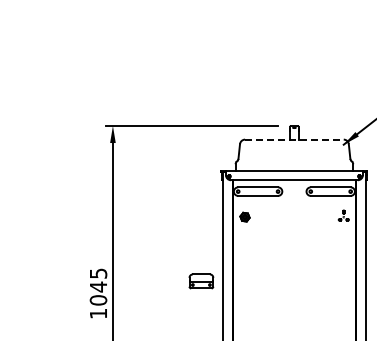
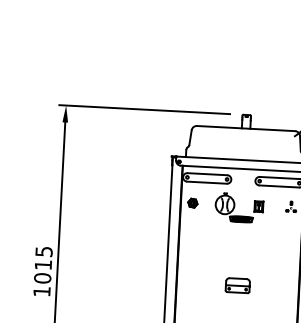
line: (294, 139) -> (246, 128), dashed -> solid
part: (291, 219) -> (239, 207), added
part: (201, 281) -> (237, 285), moved
text: (98, 286) -> (43, 264), 1045 -> 1015

